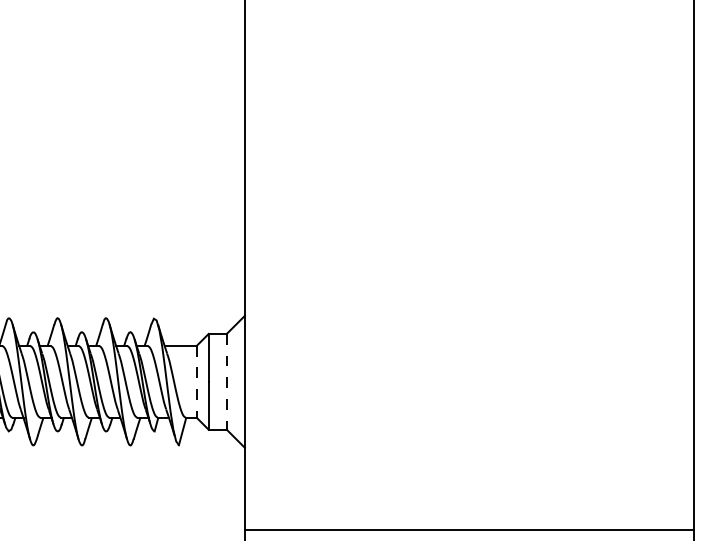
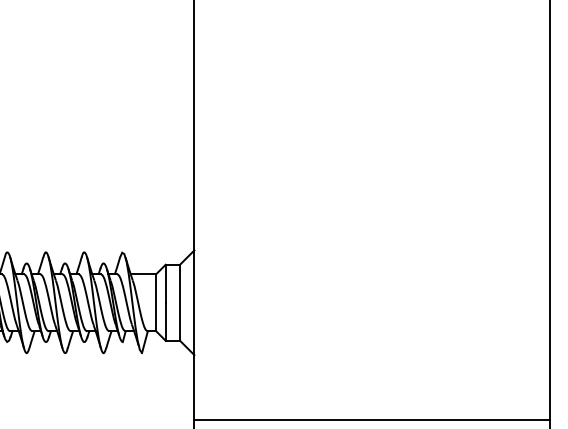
line: (226, 381) -> (179, 302), dashed -> solid
line: (197, 382) -> (156, 303), dashed -> solid

